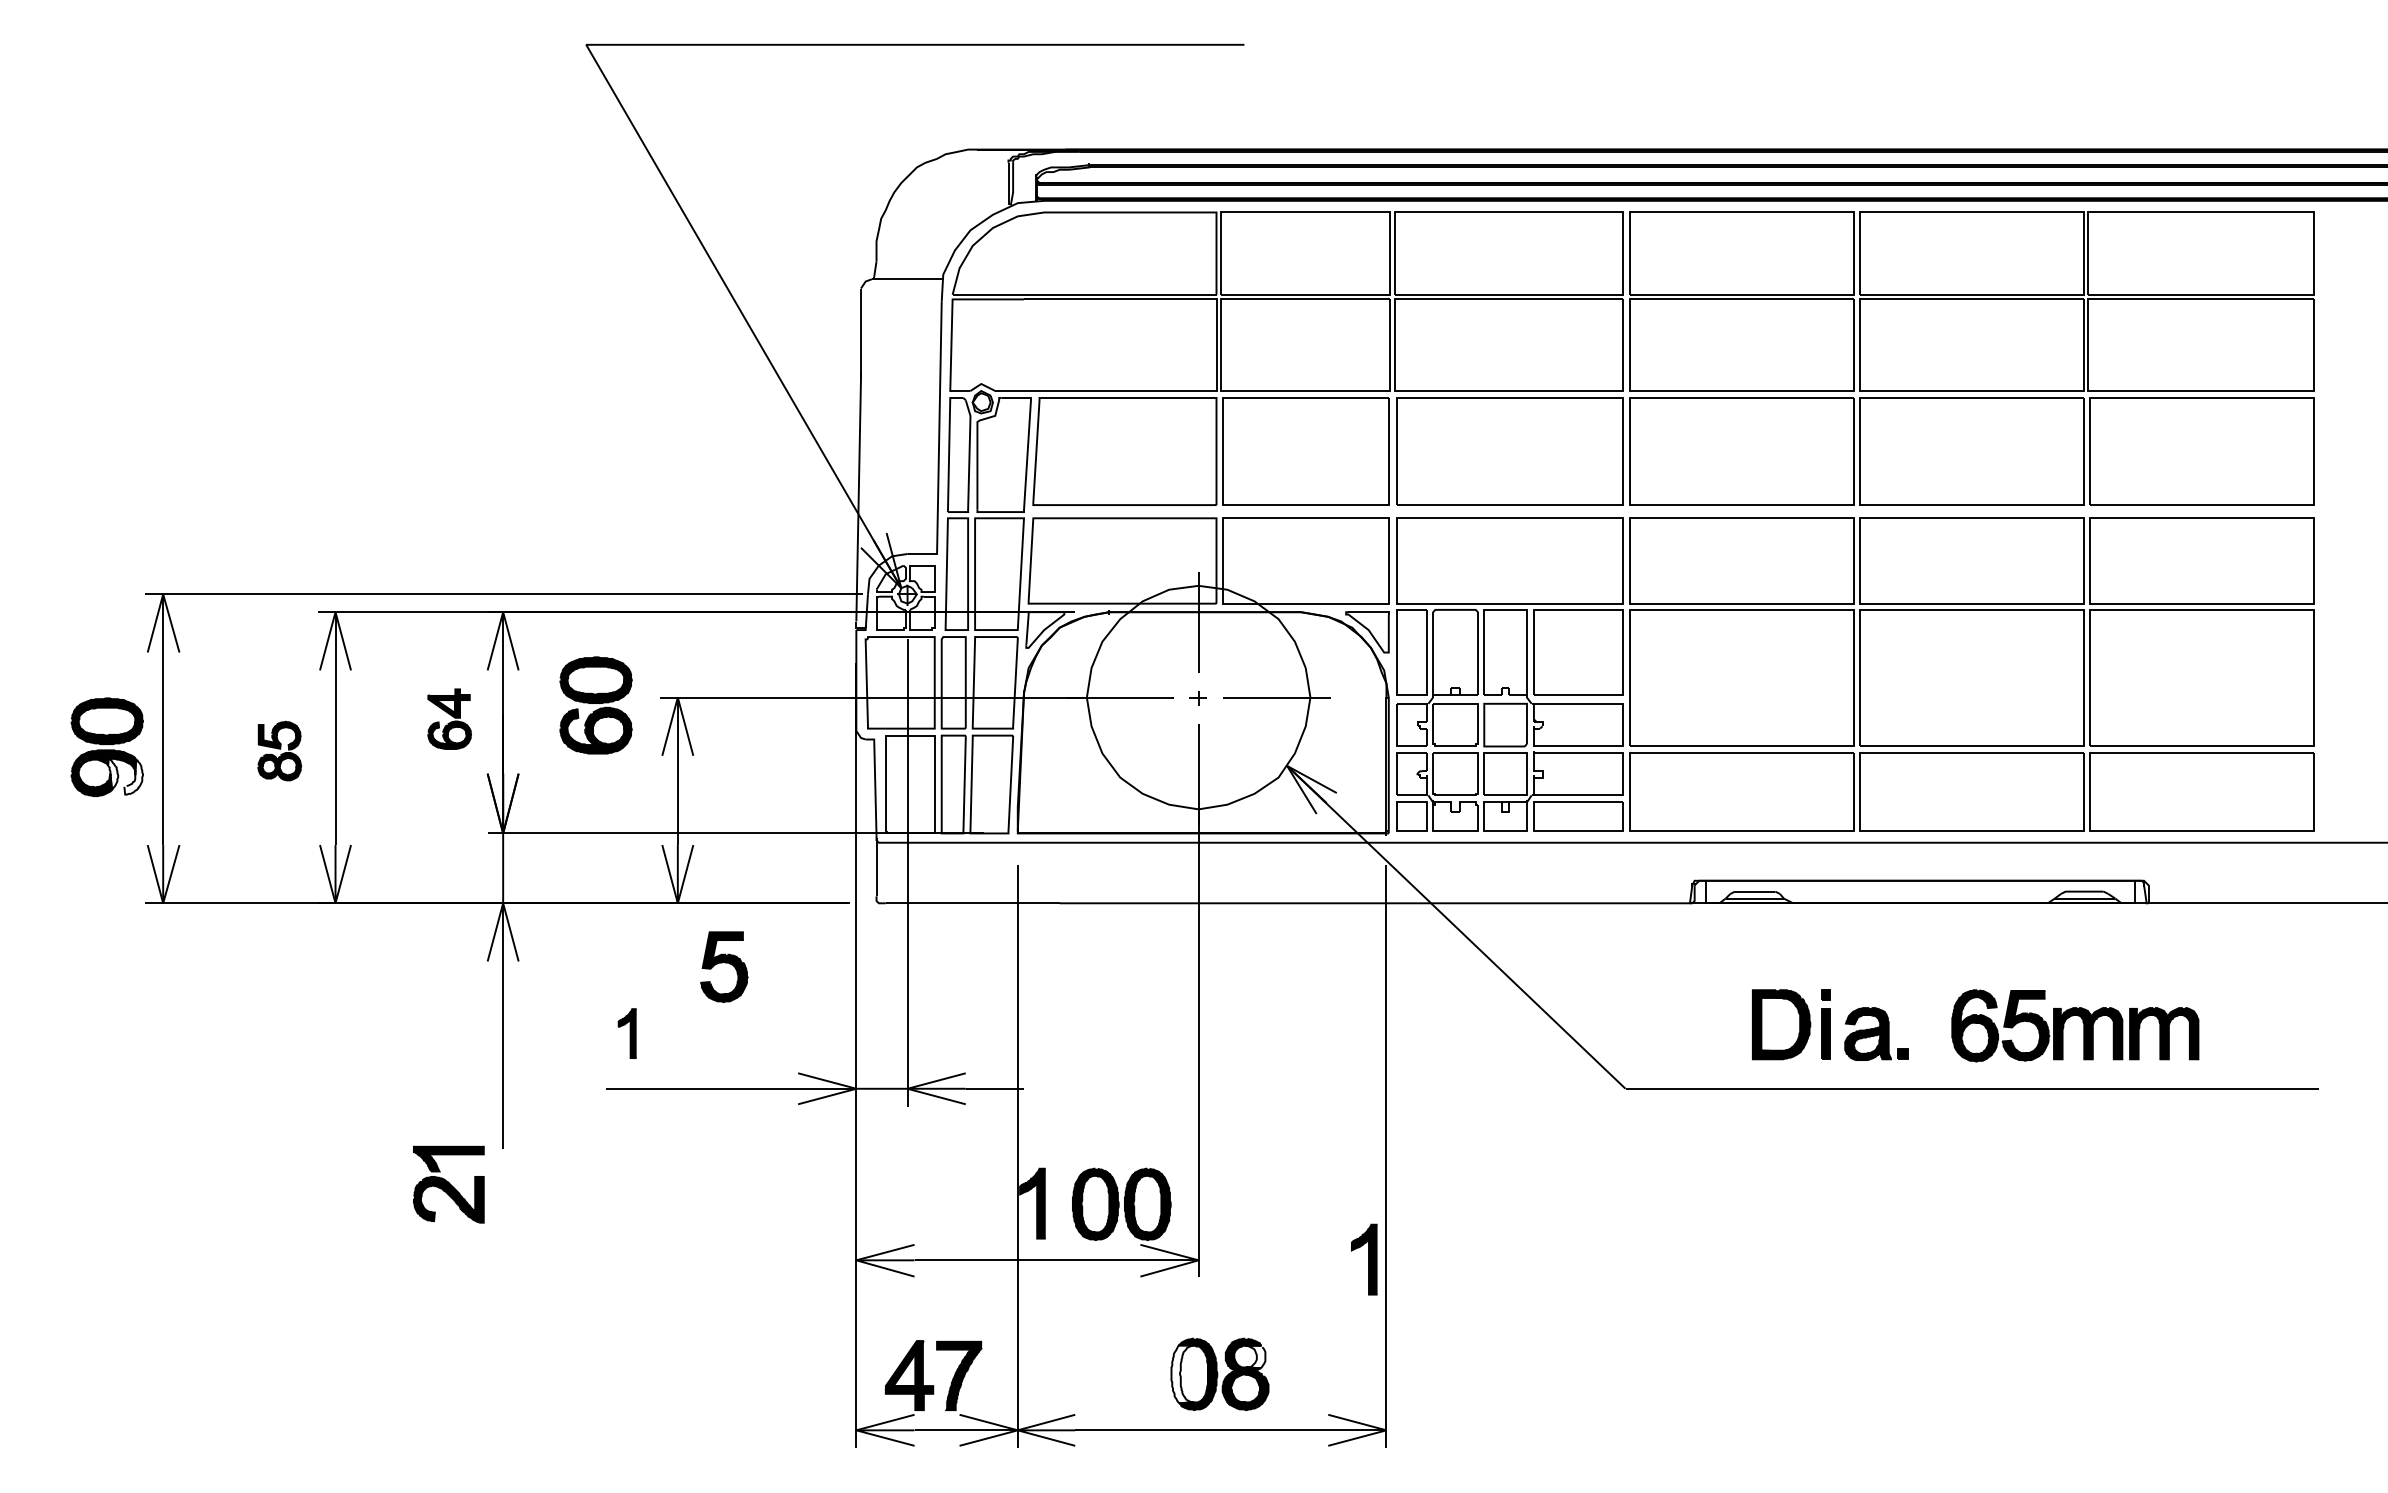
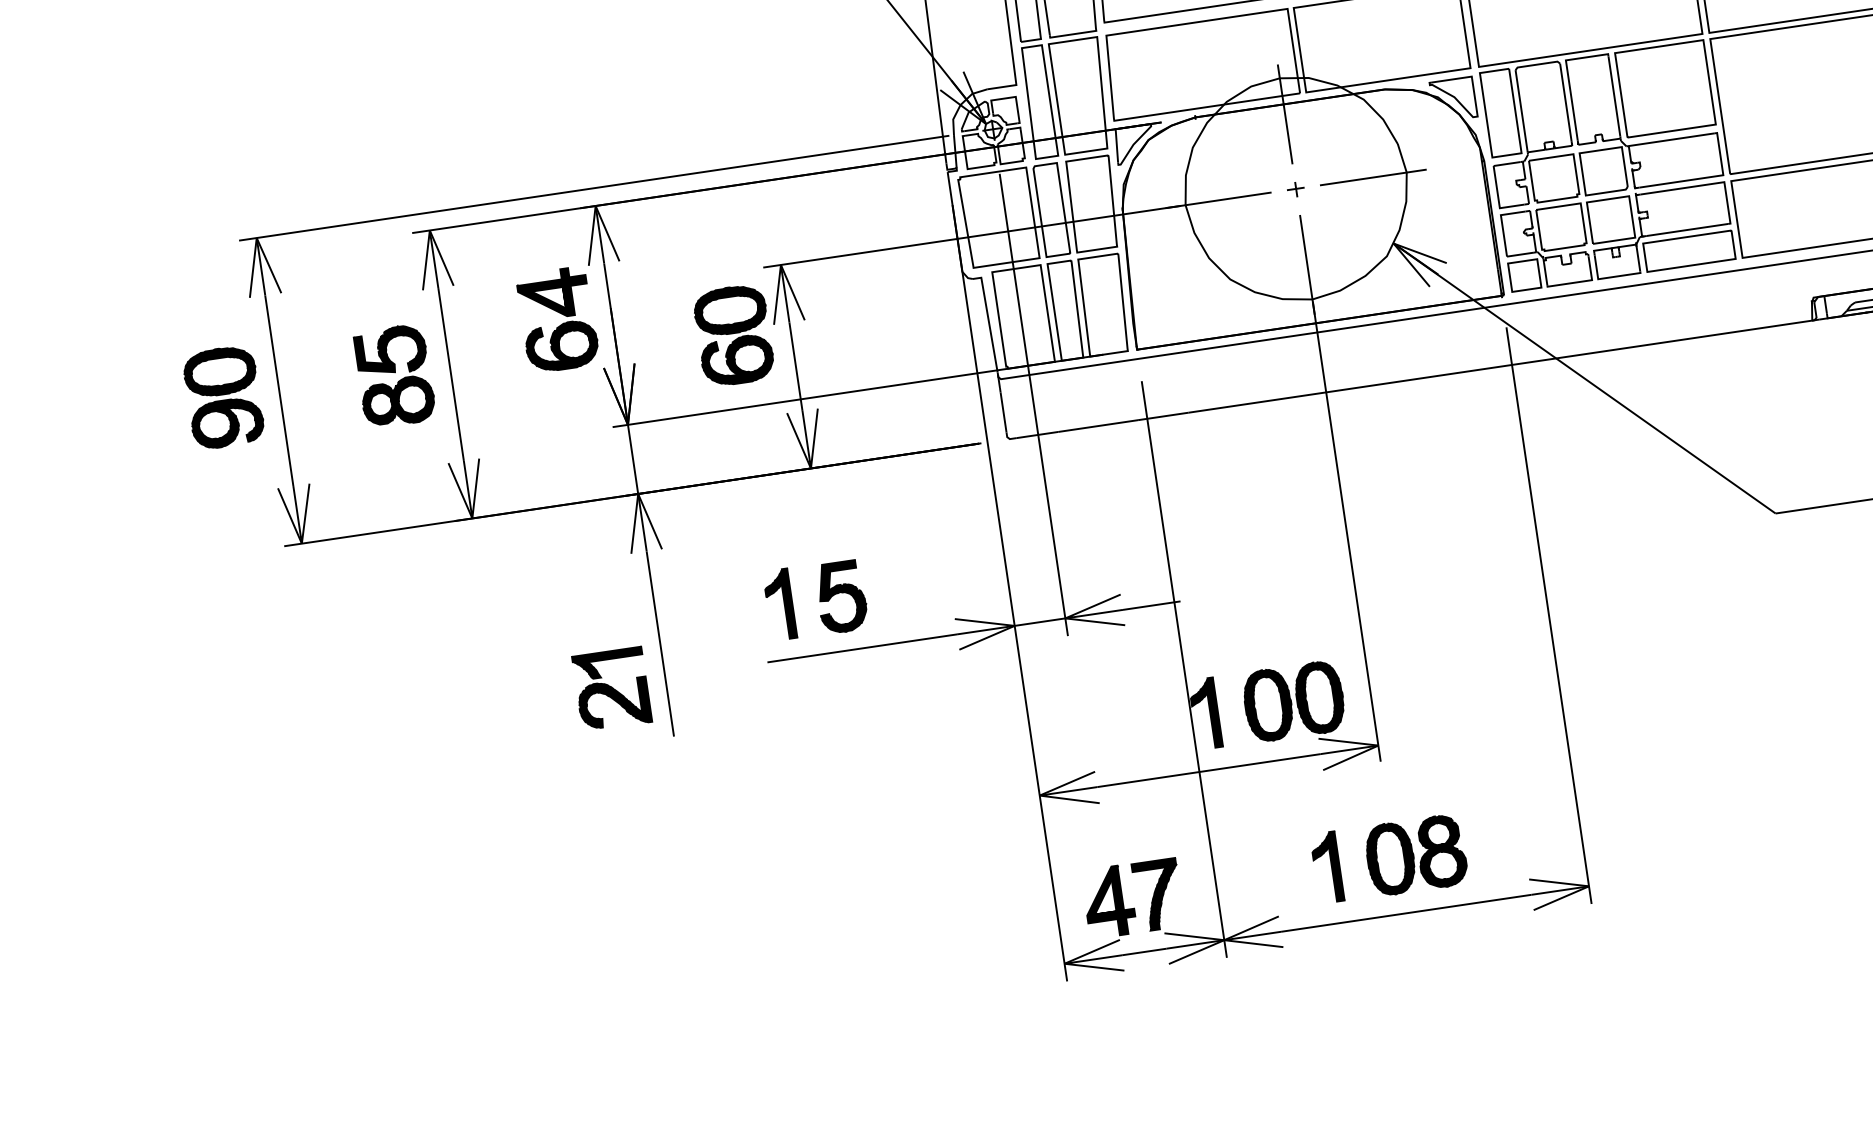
part: (595, 705) -> (733, 335), moved
part: (449, 718) -> (558, 319), size x1.67
part: (279, 750) -> (394, 375), size x1.67
fill: (113, 773) -> (233, 422), added
fill: (133, 776) -> (253, 422), added
part: (724, 966) -> (841, 596), moved
part: (627, 1033) -> (780, 604), size x1.43
part: (448, 1184) -> (611, 689), moved
part: (1364, 1259) -> (1327, 867), moved
fill: (1255, 1356) -> (1448, 832), added
fill: (1182, 1374) -> (1379, 860), added

